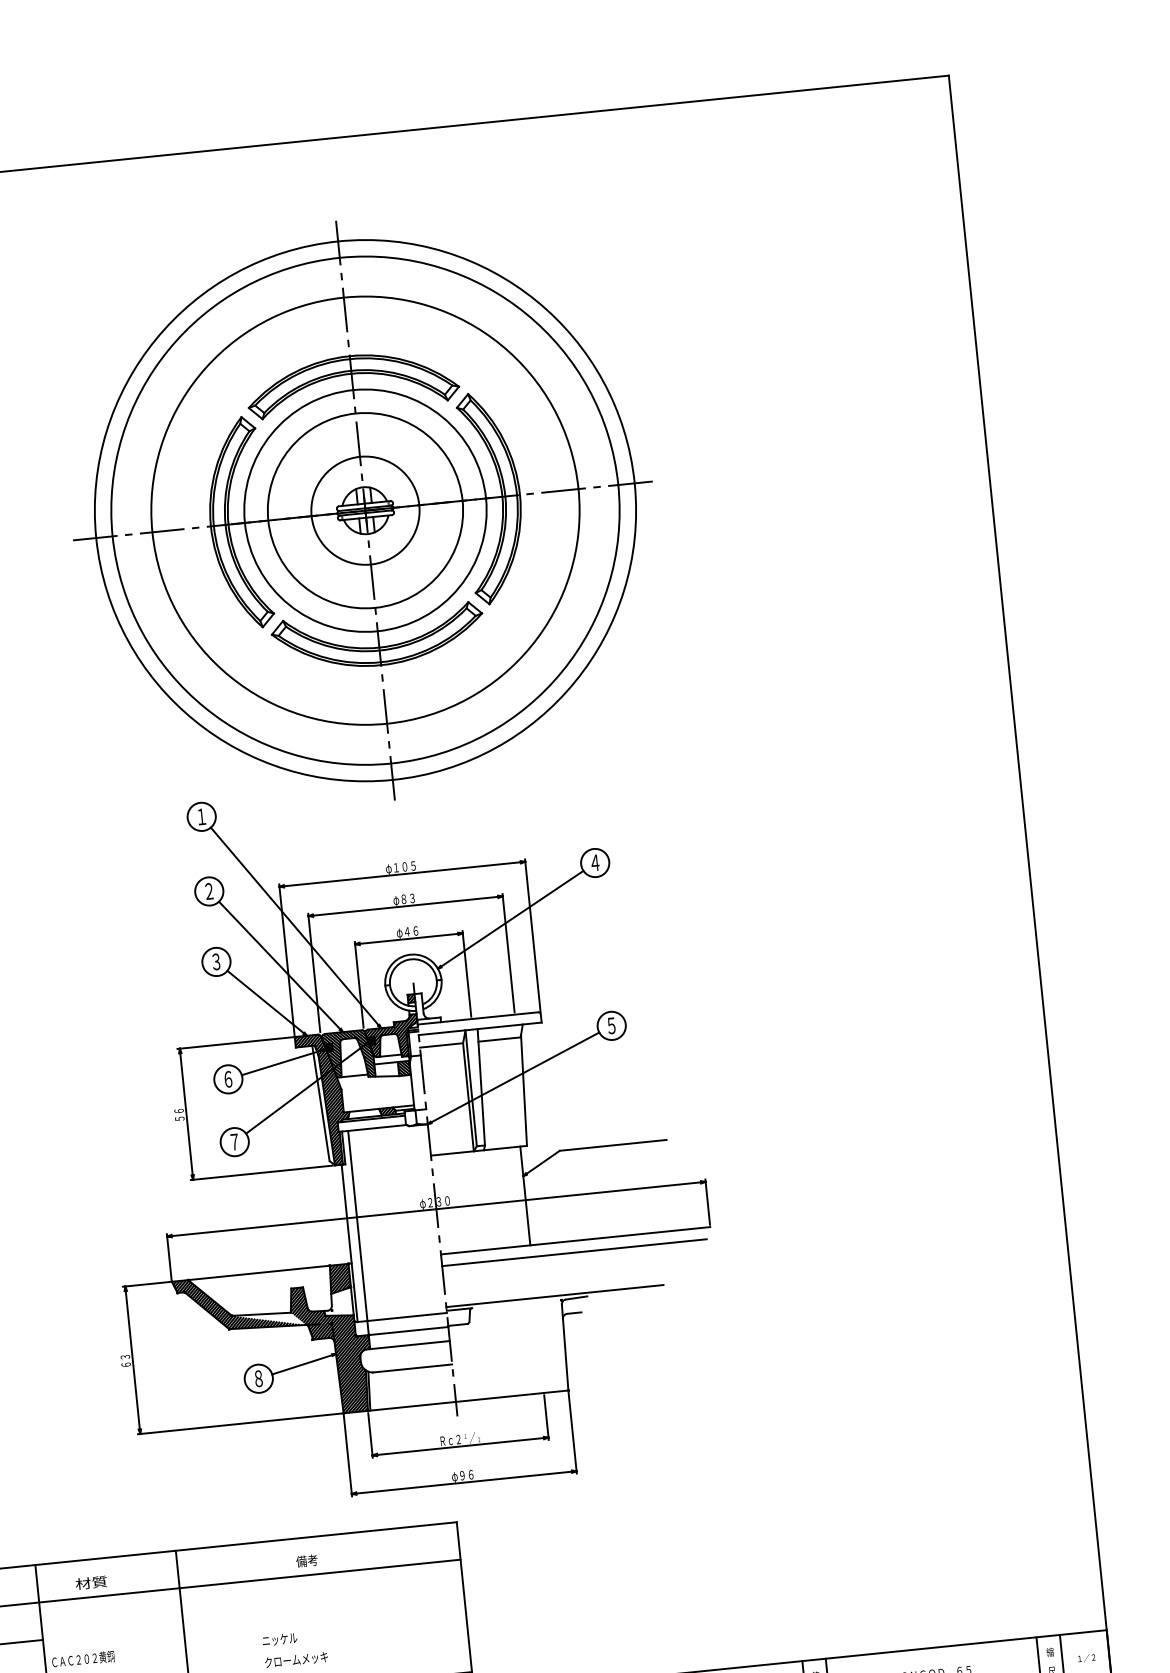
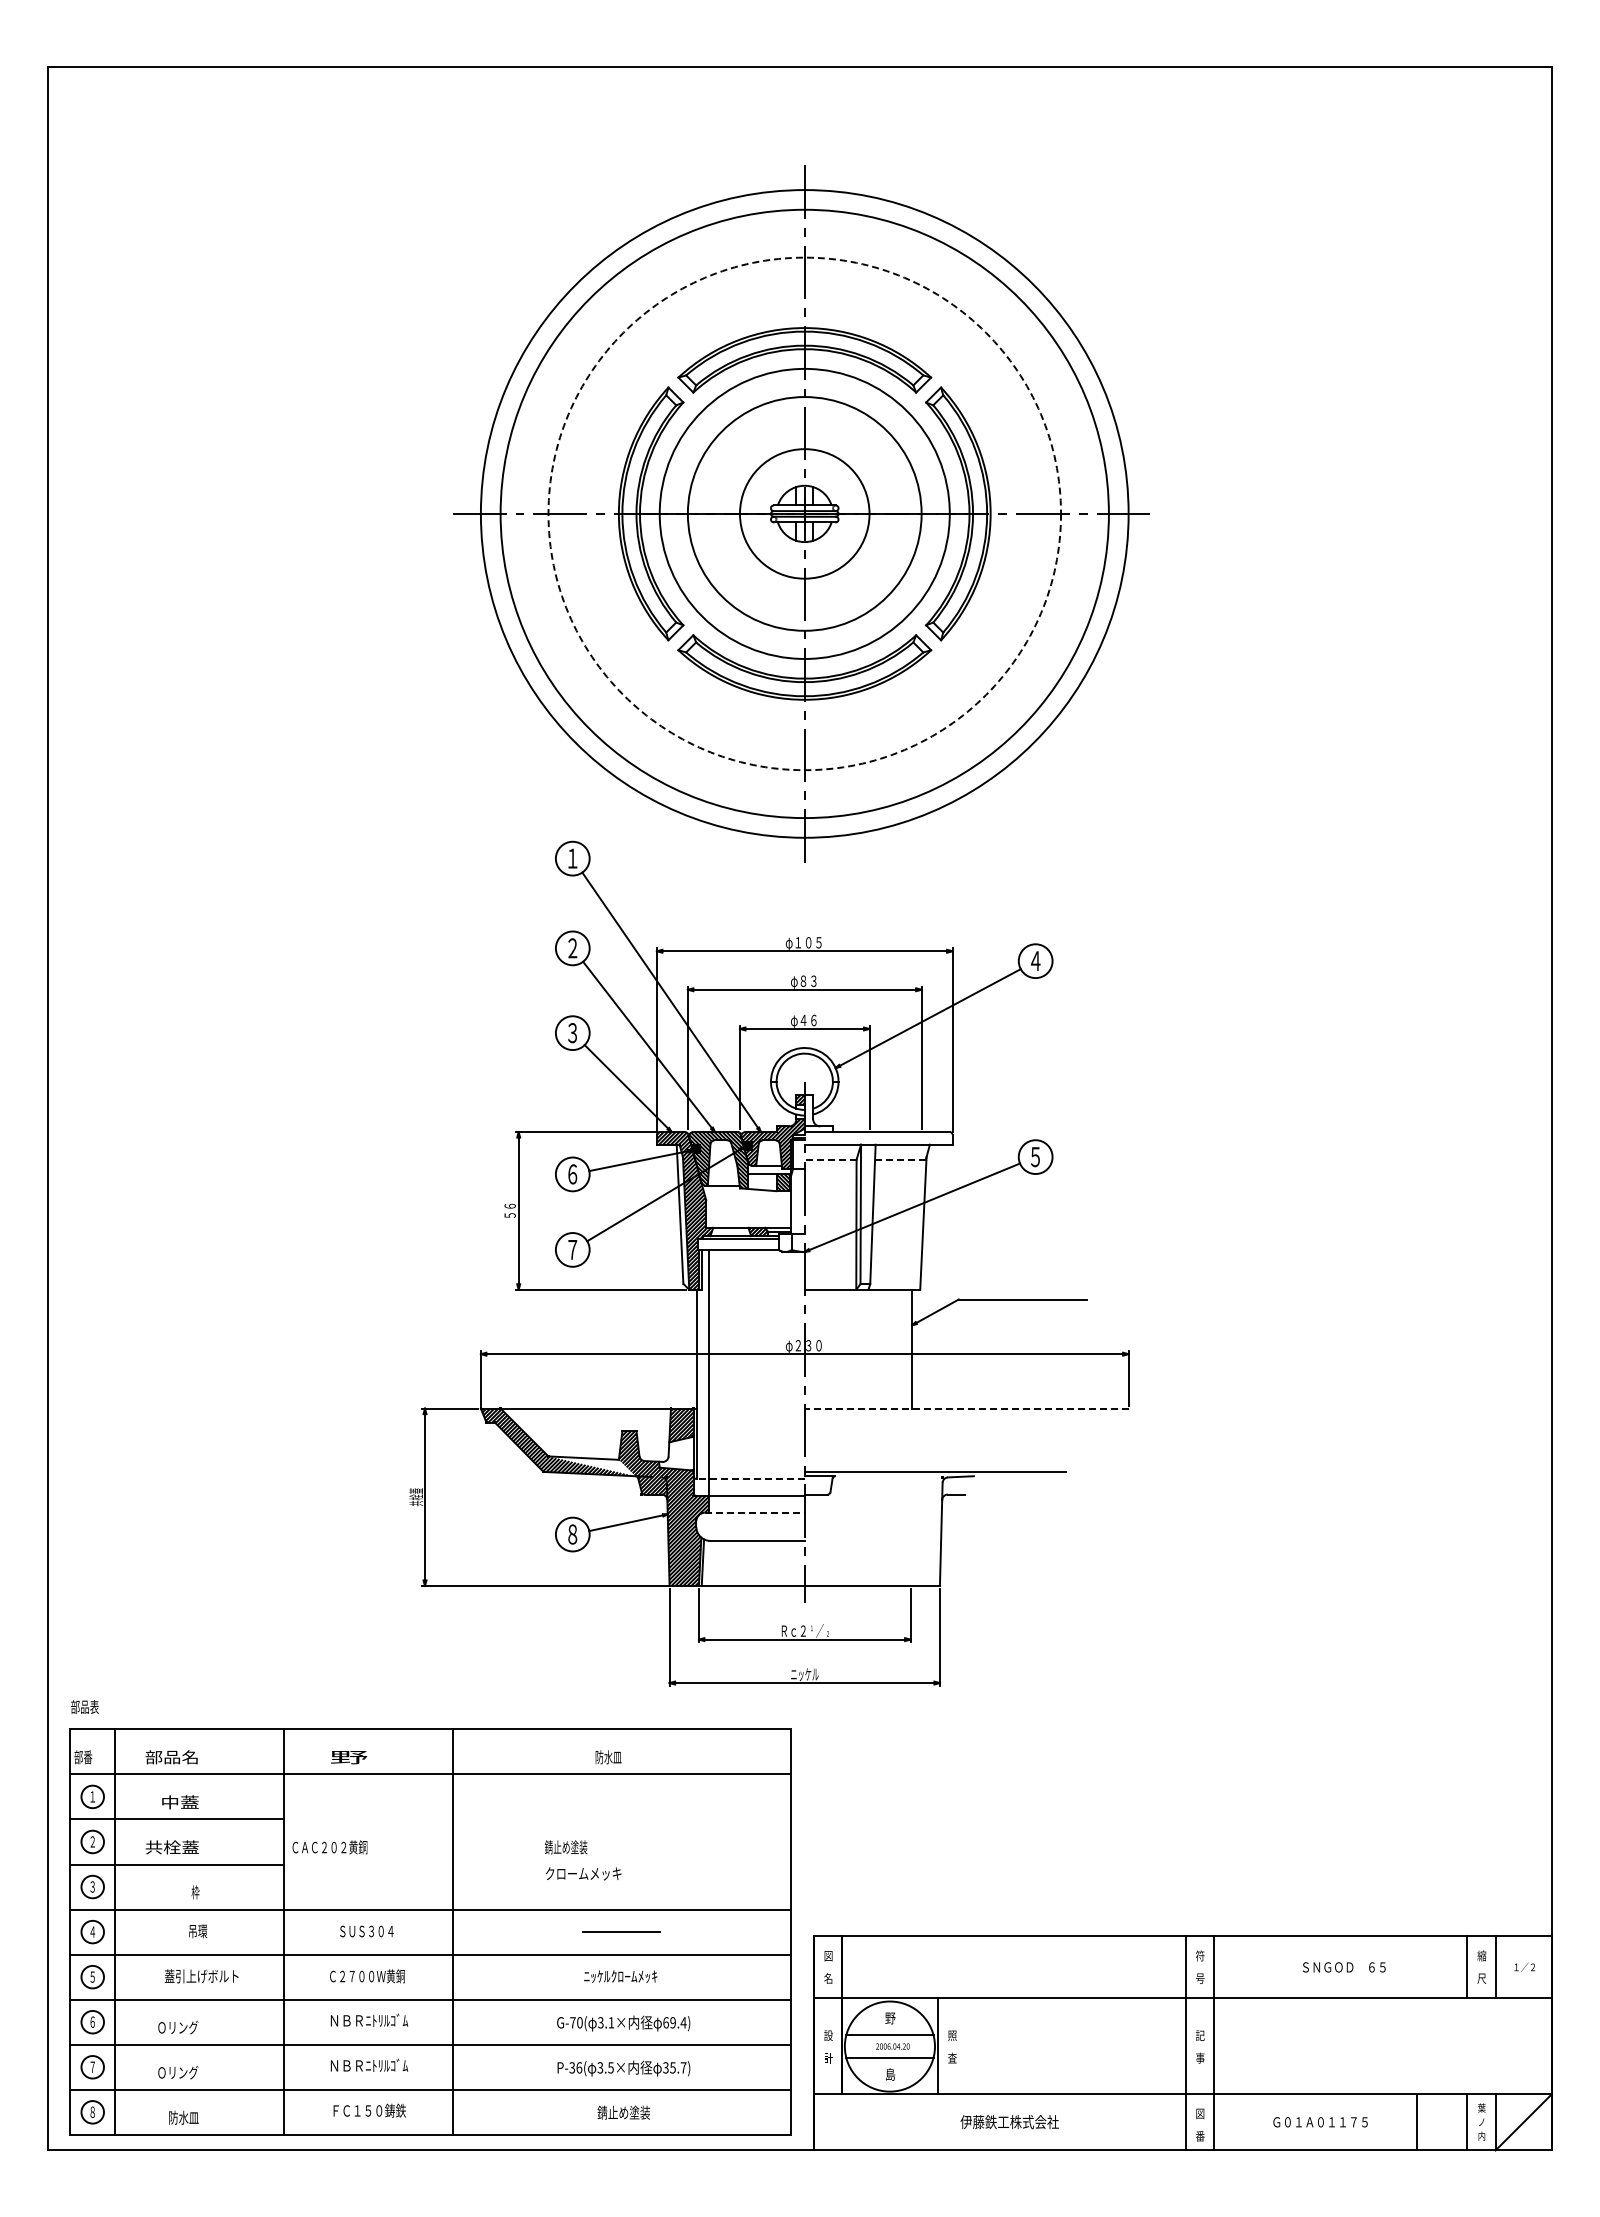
circle: (365, 510) -> (804, 513), solid -> dashed
line: (498, 1039) -> (899, 1159), solid -> dashed
line: (441, 1045) -> (830, 1159), solid -> dashed
line: (575, 1240) -> (966, 1408), solid -> dashed
line: (574, 1252) -> (963, 1422), removed
line: (401, 1317) -> (750, 1478), solid -> dashed
line: (408, 1345) -> (754, 1512), solid -> dashed
text: (125, 1361) -> (416, 1497), ６３ -> 共栓蓋
text: (463, 1475) -> (804, 1674), φ９６ -> ニッケル
text: (307, 1561) -> (608, 1757), 備考 -> 防水皿
text: (91, 1583) -> (348, 1757), 材質 -> 野
text: (280, 1639) -> (566, 1847), ニッケル -> 錆止め塗装

